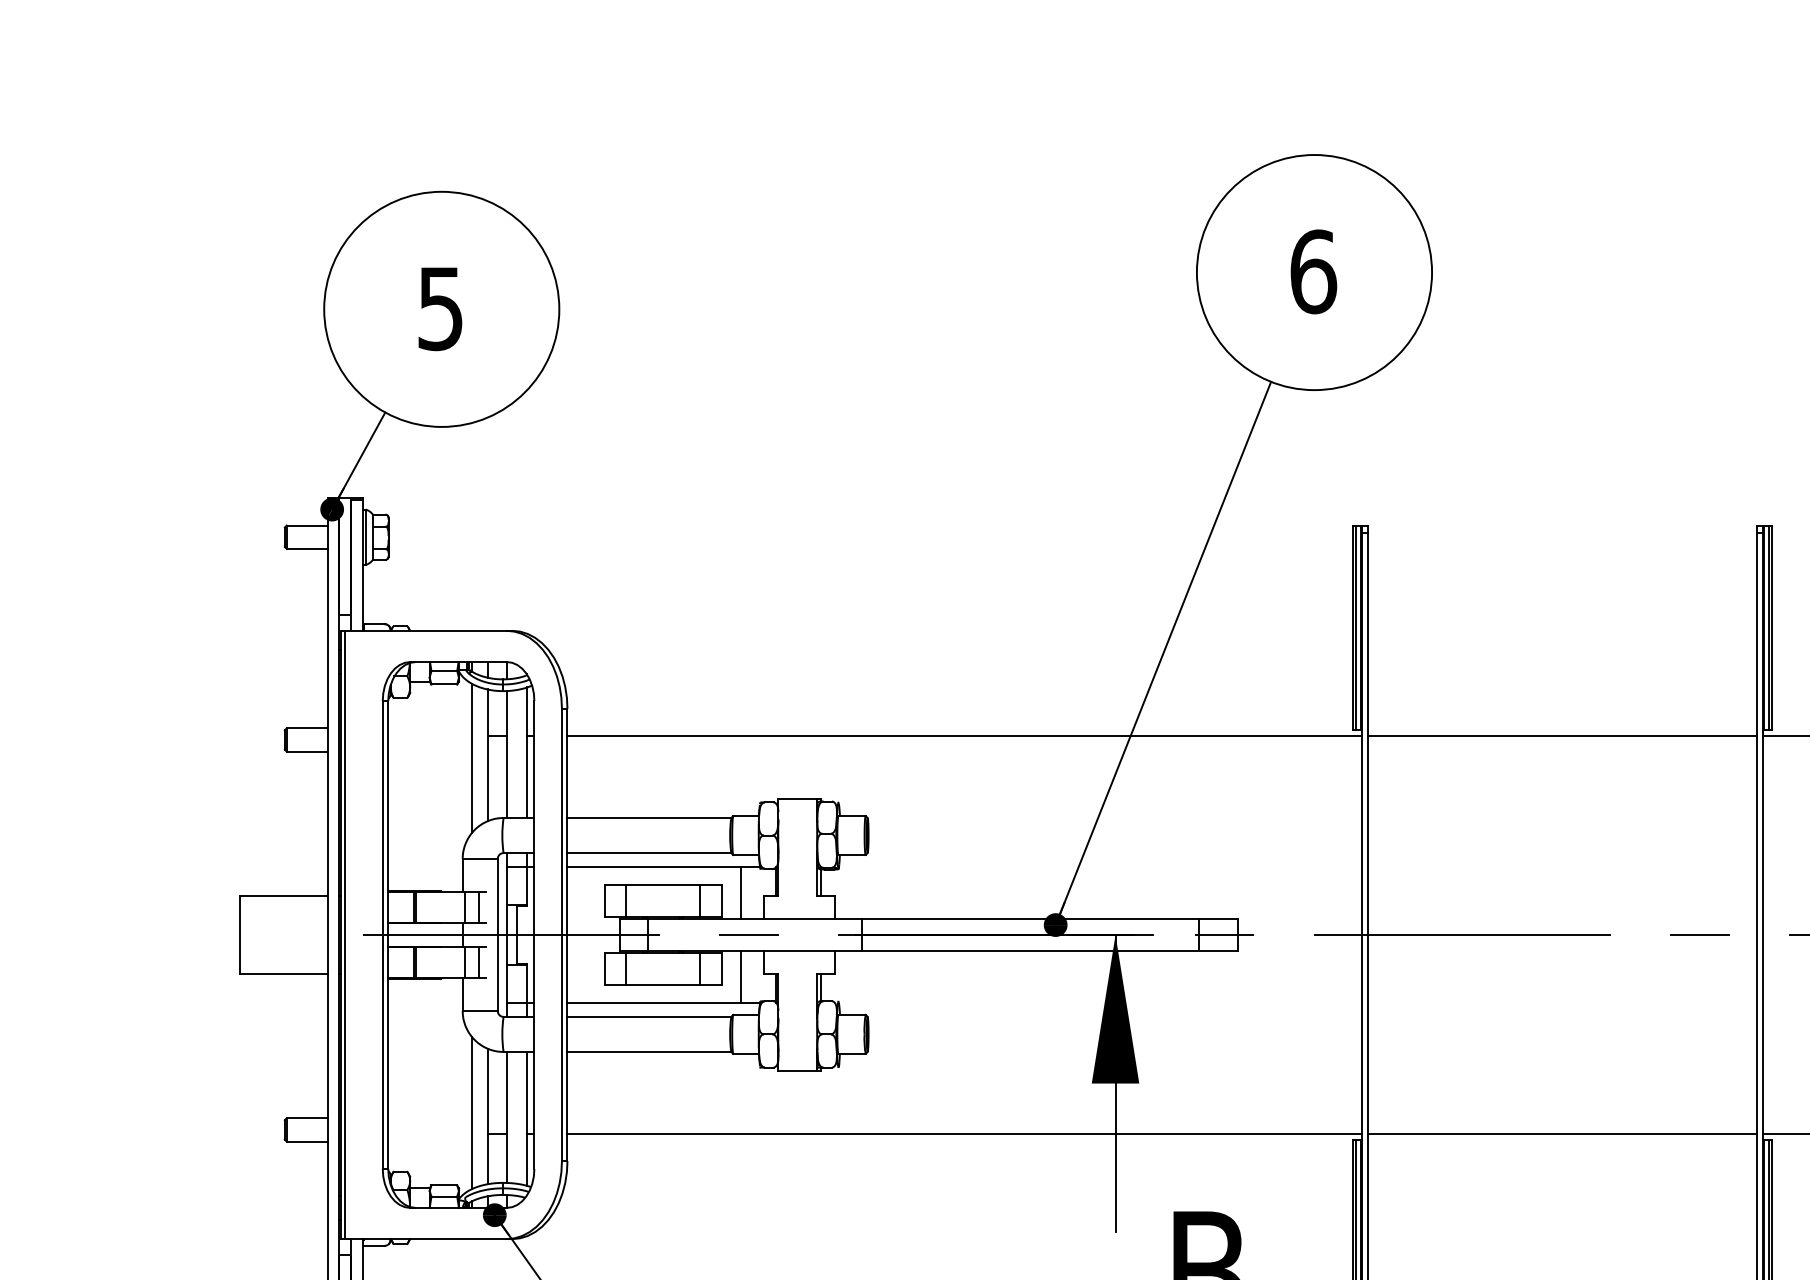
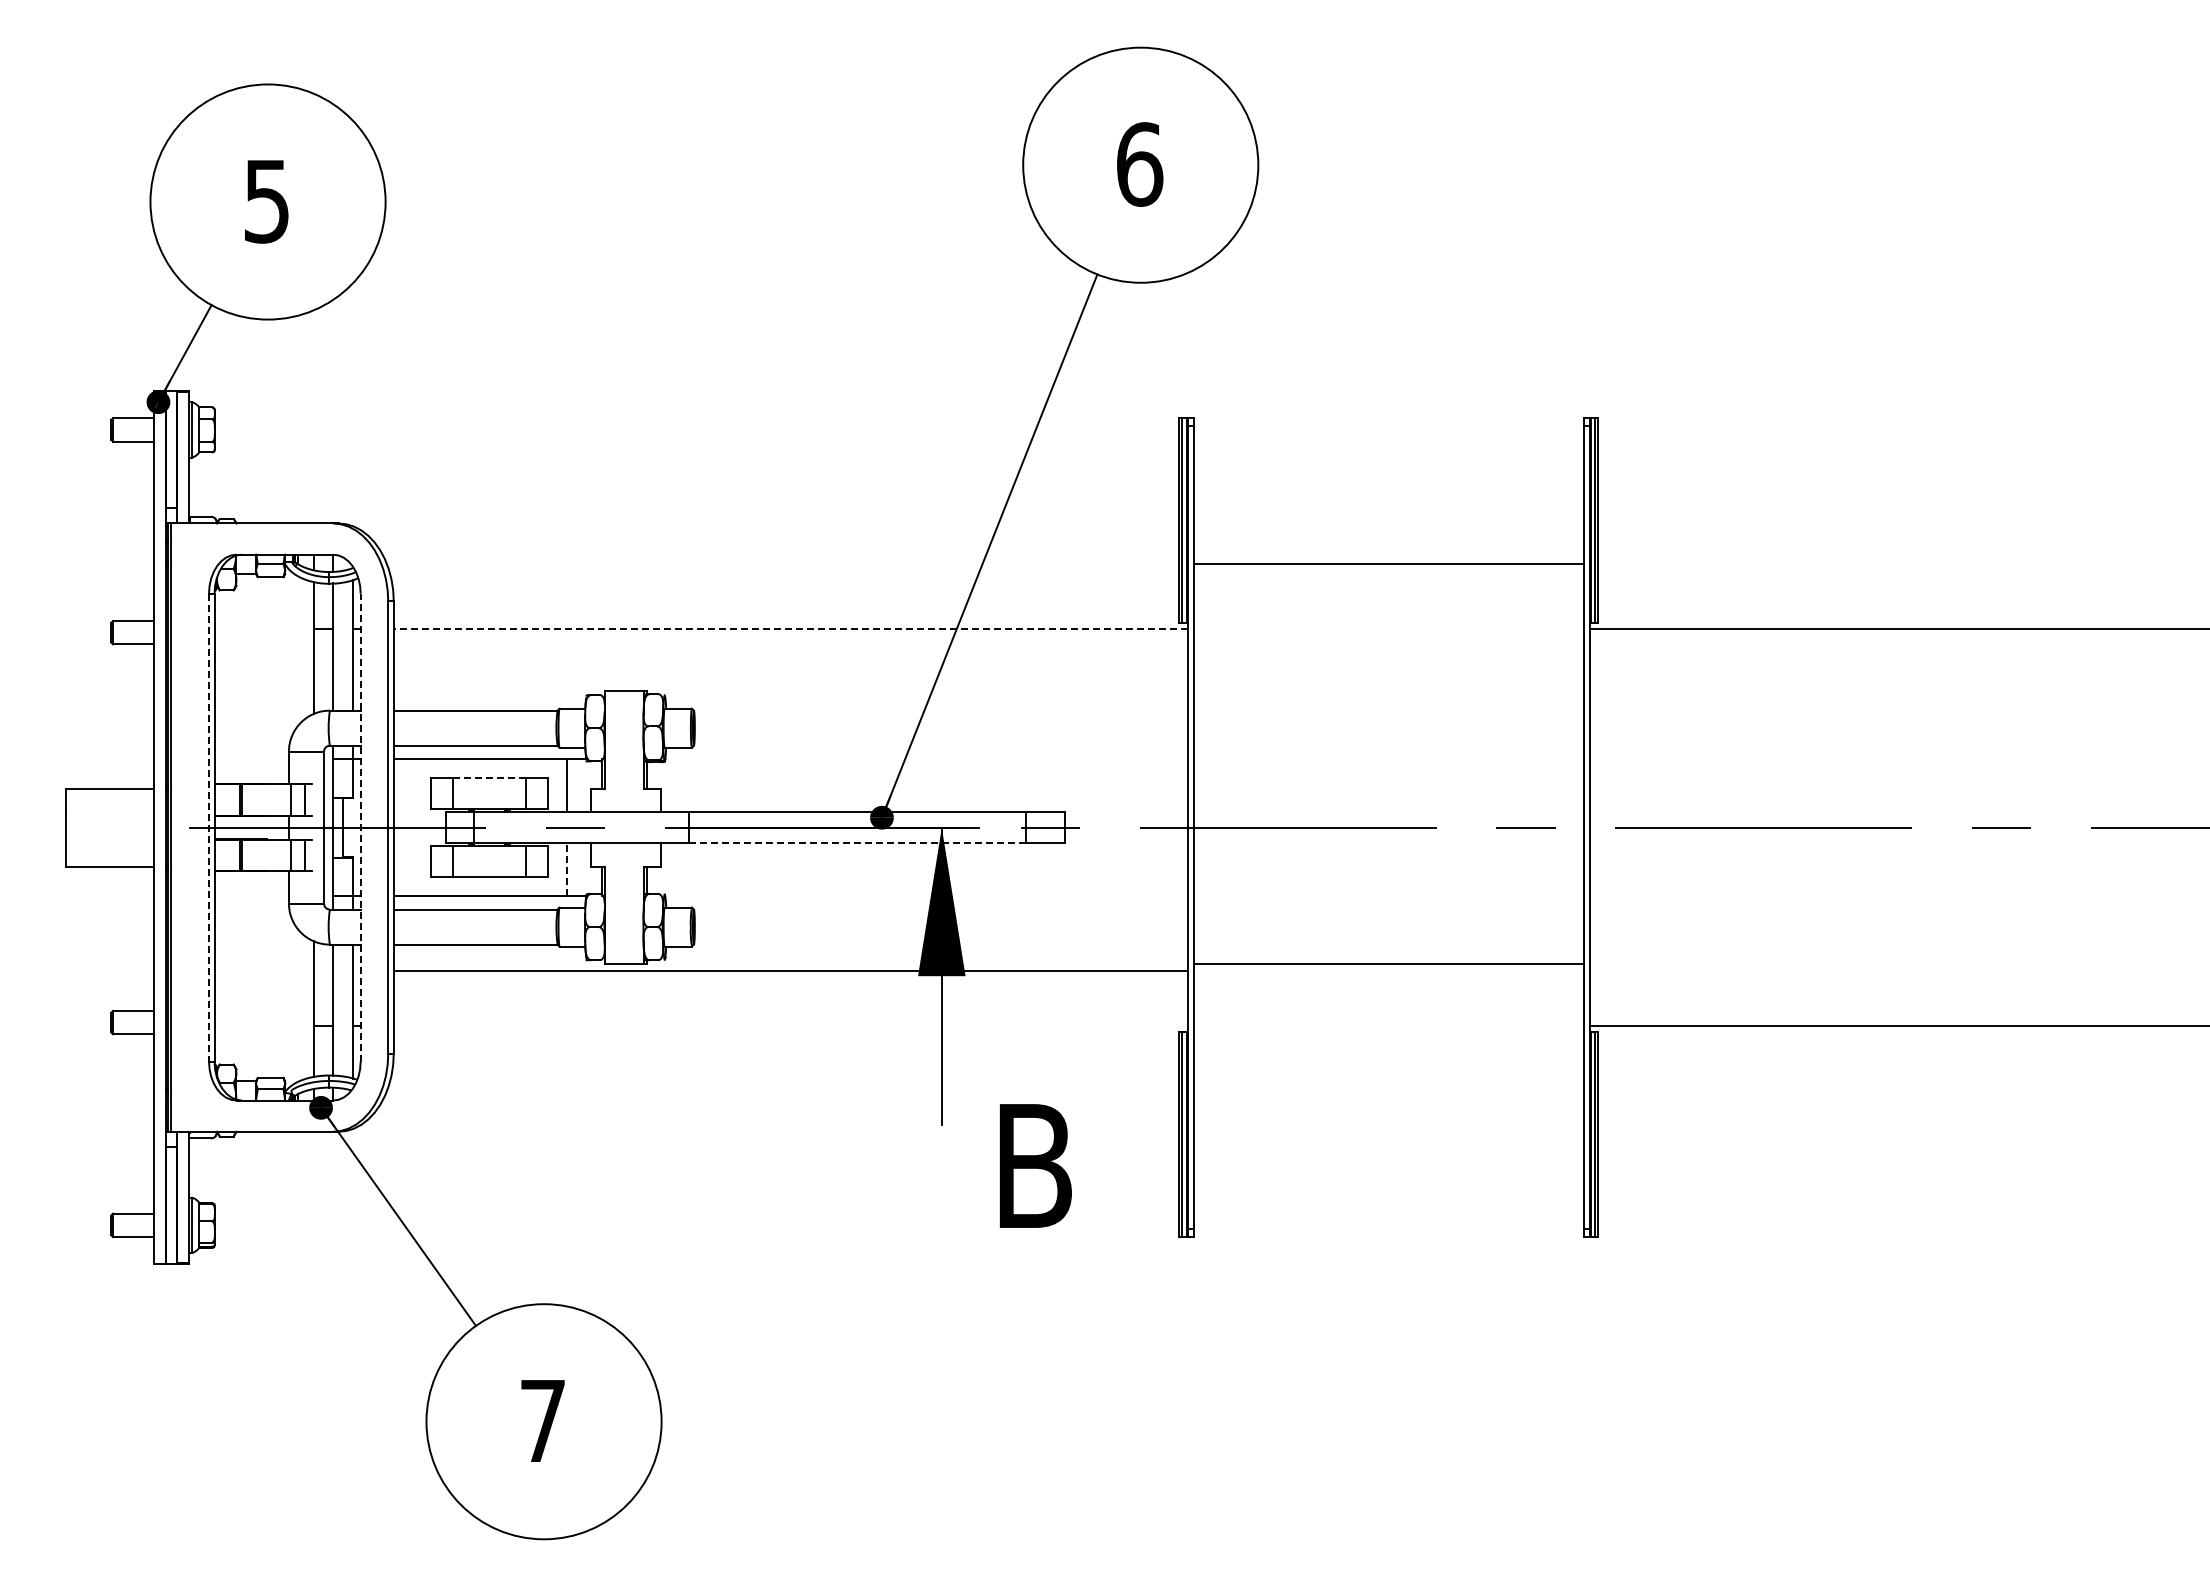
line: (964, 735) -> (790, 628), solid -> dashed
line: (1562, 735) -> (1388, 563), moved
line: (472, 757) -> (298, 650), removed
line: (663, 885) -> (489, 778), solid -> dashed
line: (383, 934) -> (209, 827), solid -> dashed
line: (534, 934) -> (360, 827), solid -> dashed
line: (1031, 950) -> (857, 843), solid -> dashed
line: (741, 976) -> (567, 869), solid -> dashed
line: (472, 1112) -> (298, 1005), removed
line: (964, 1133) -> (790, 971), moved
line: (1562, 1133) -> (1388, 964), moved

